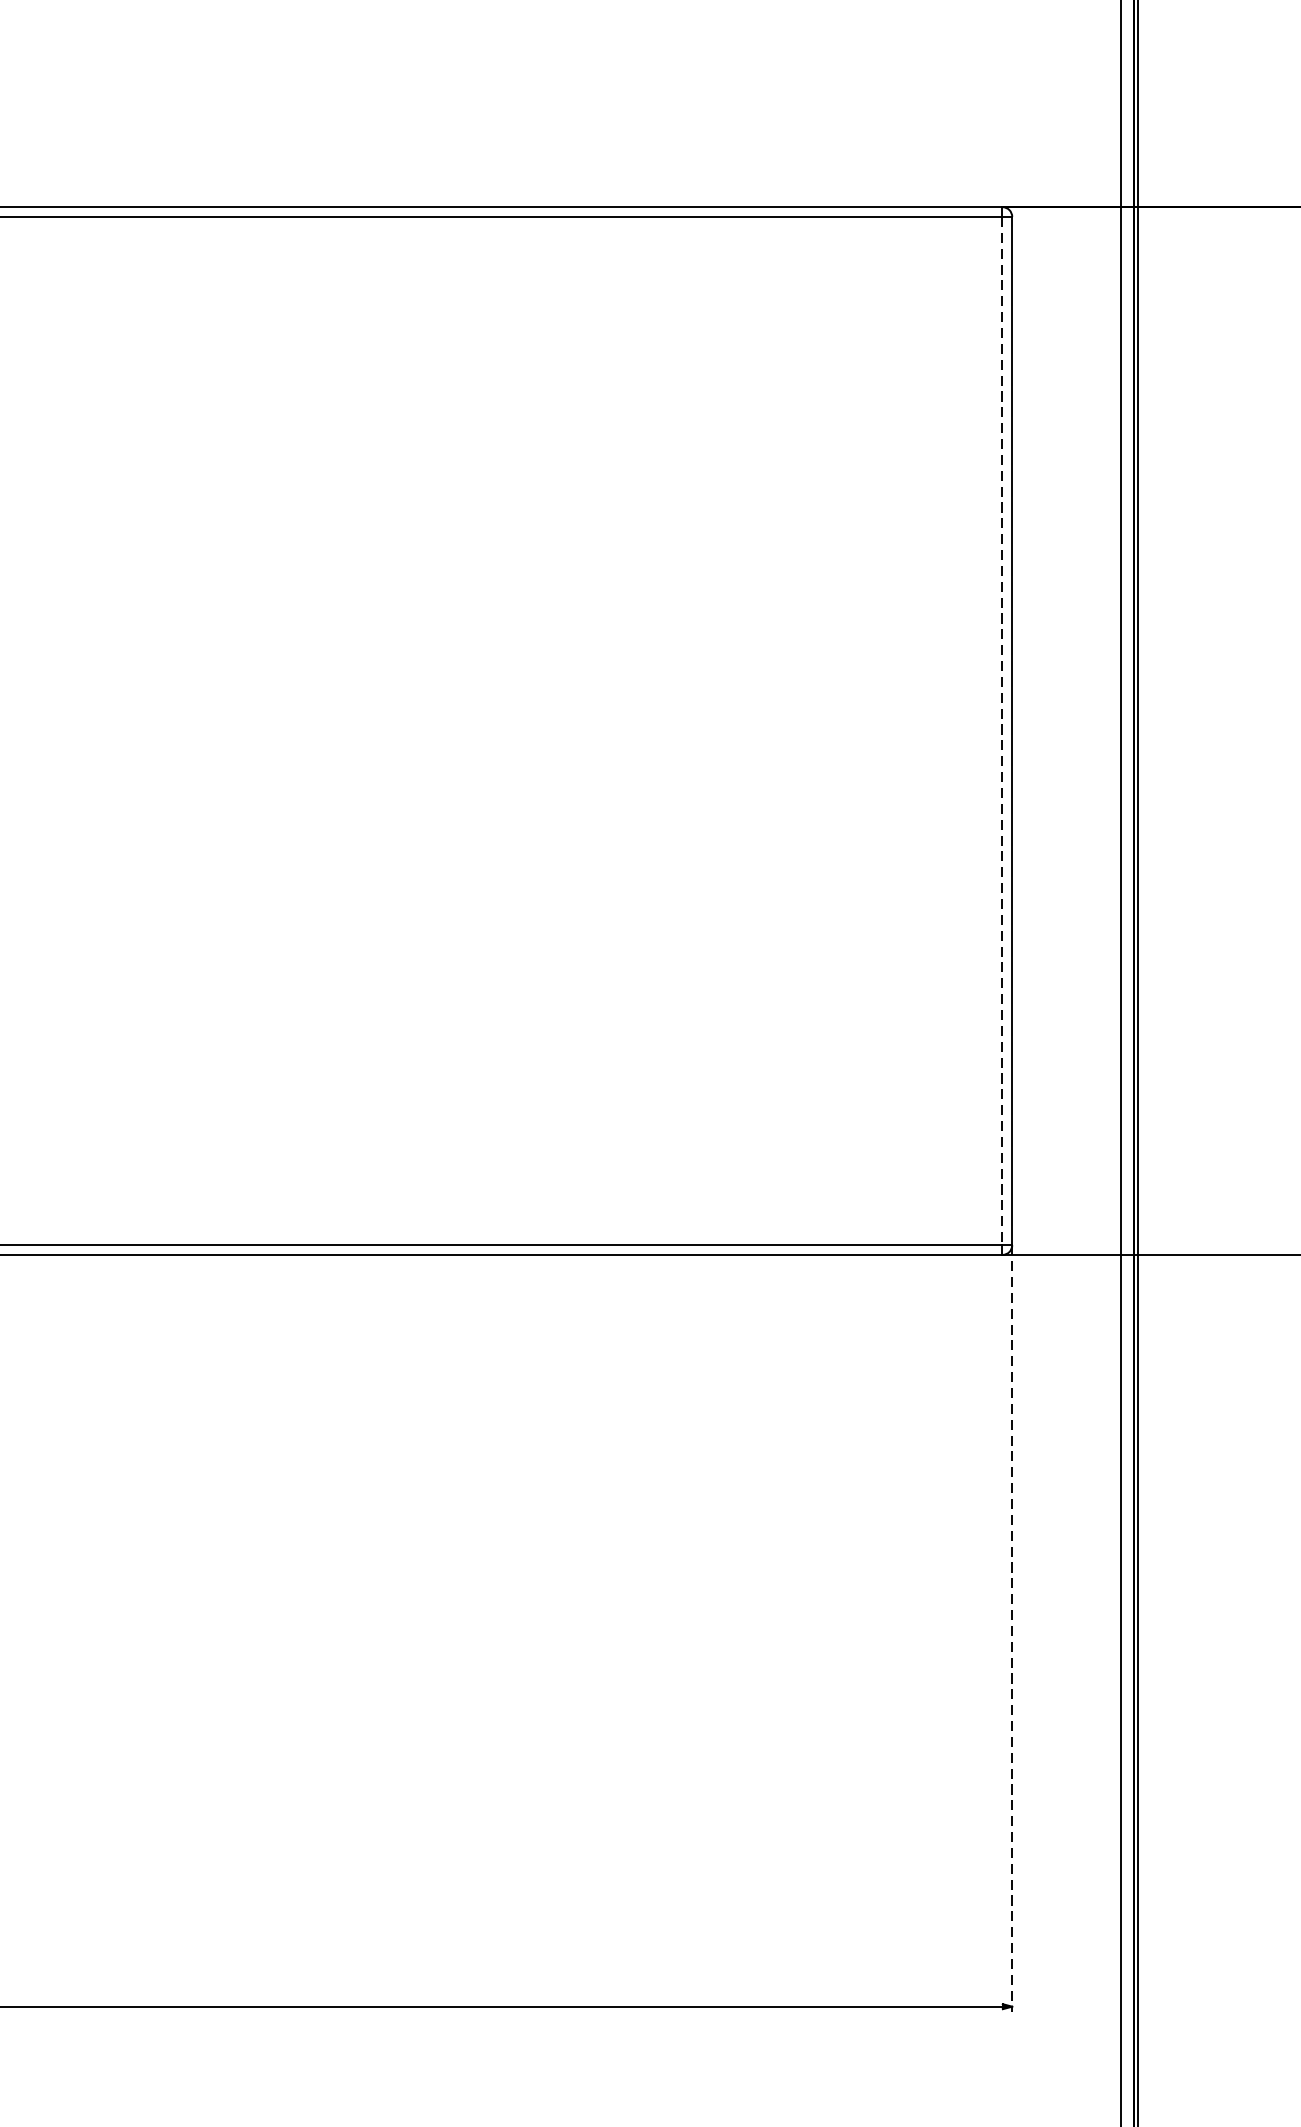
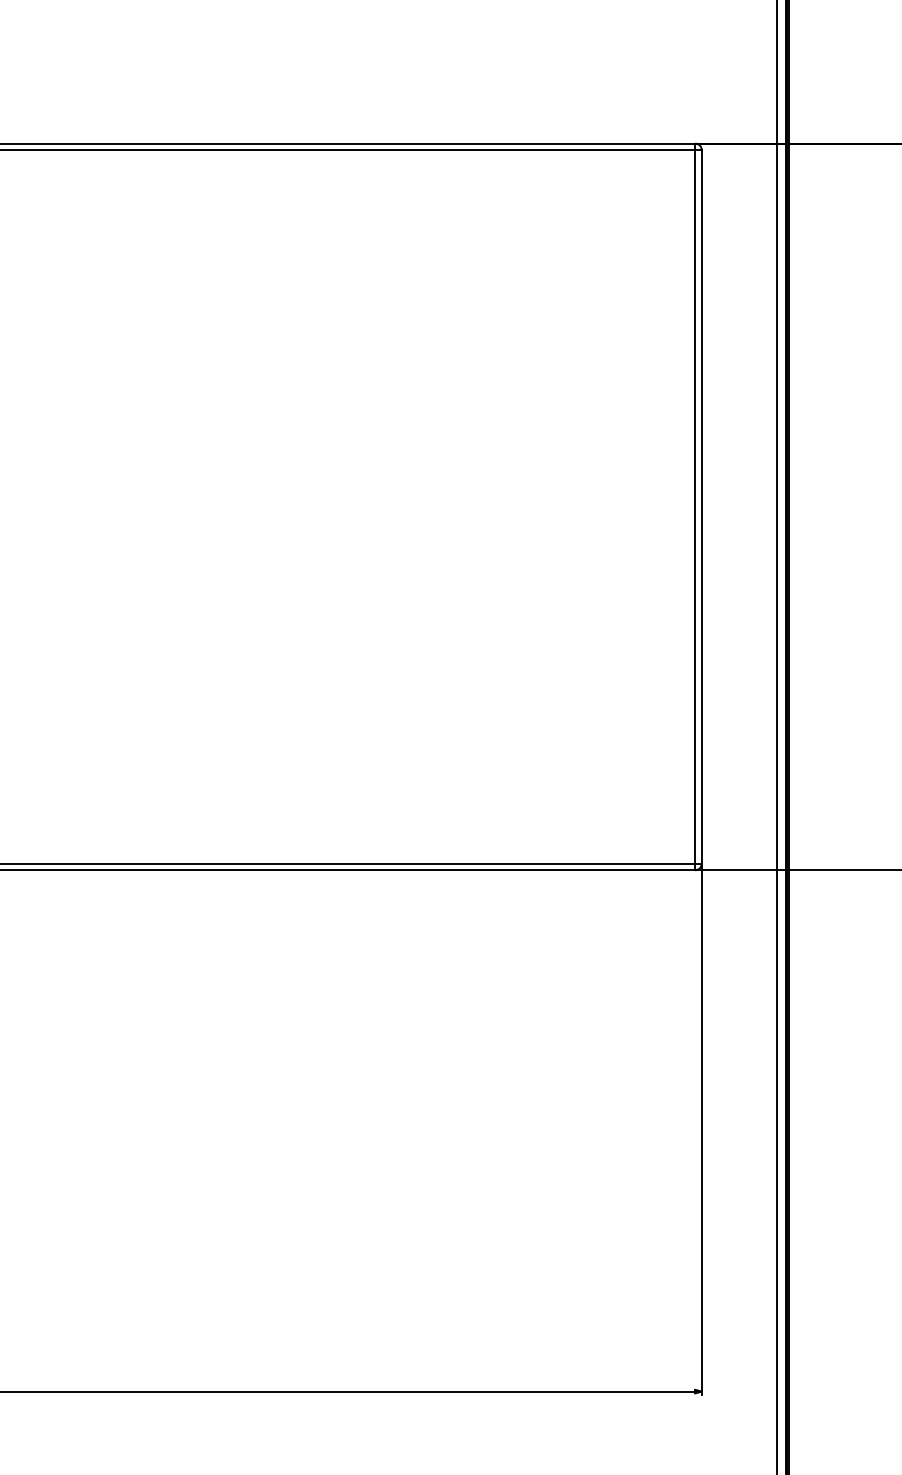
line: (1003, 730) -> (695, 506), dashed -> solid
line: (1011, 1628) -> (701, 1129), dashed -> solid

